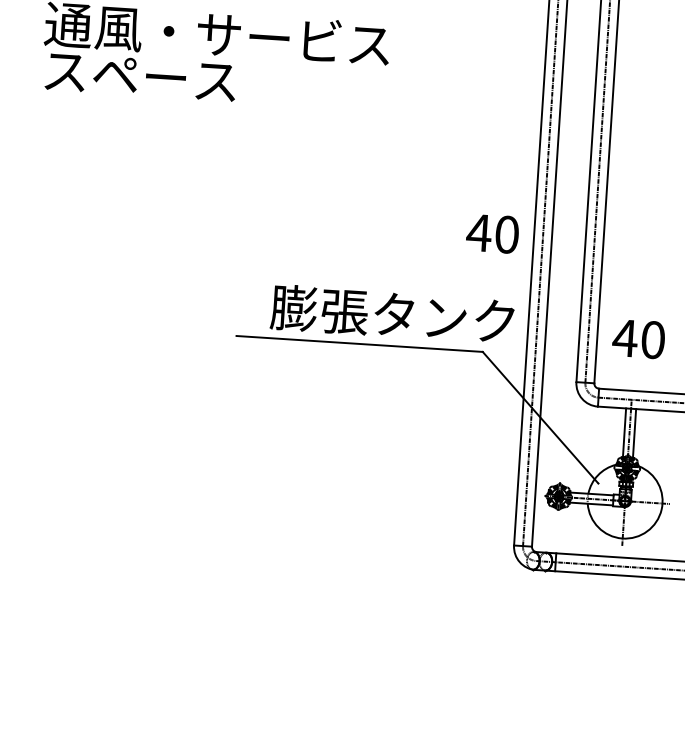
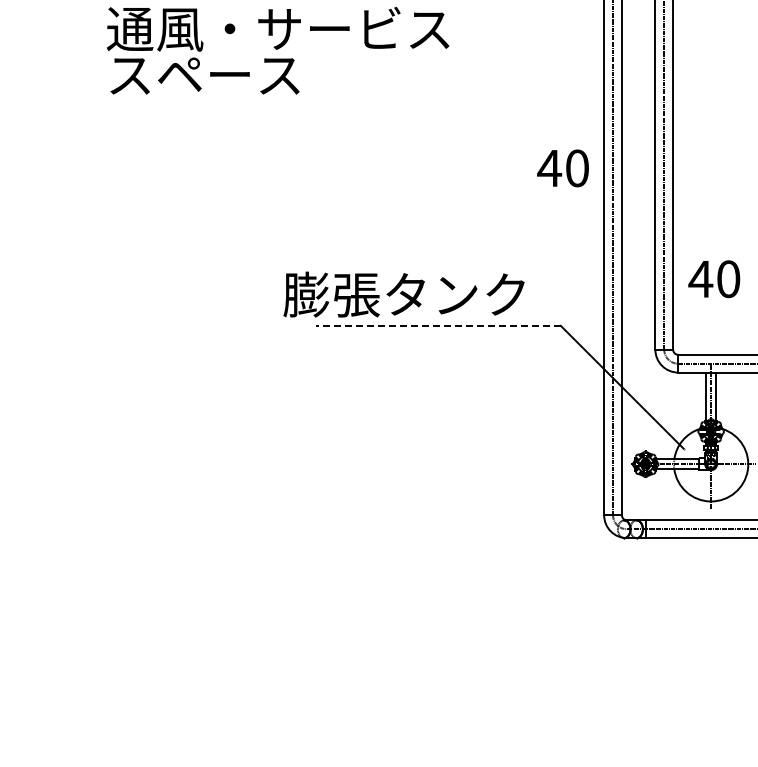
text: (492, 233) -> (562, 168), moved
text: (391, 314) -> (403, 294), moved
text: (638, 339) -> (714, 279), moved
line: (359, 343) -> (438, 325), solid -> dashed

